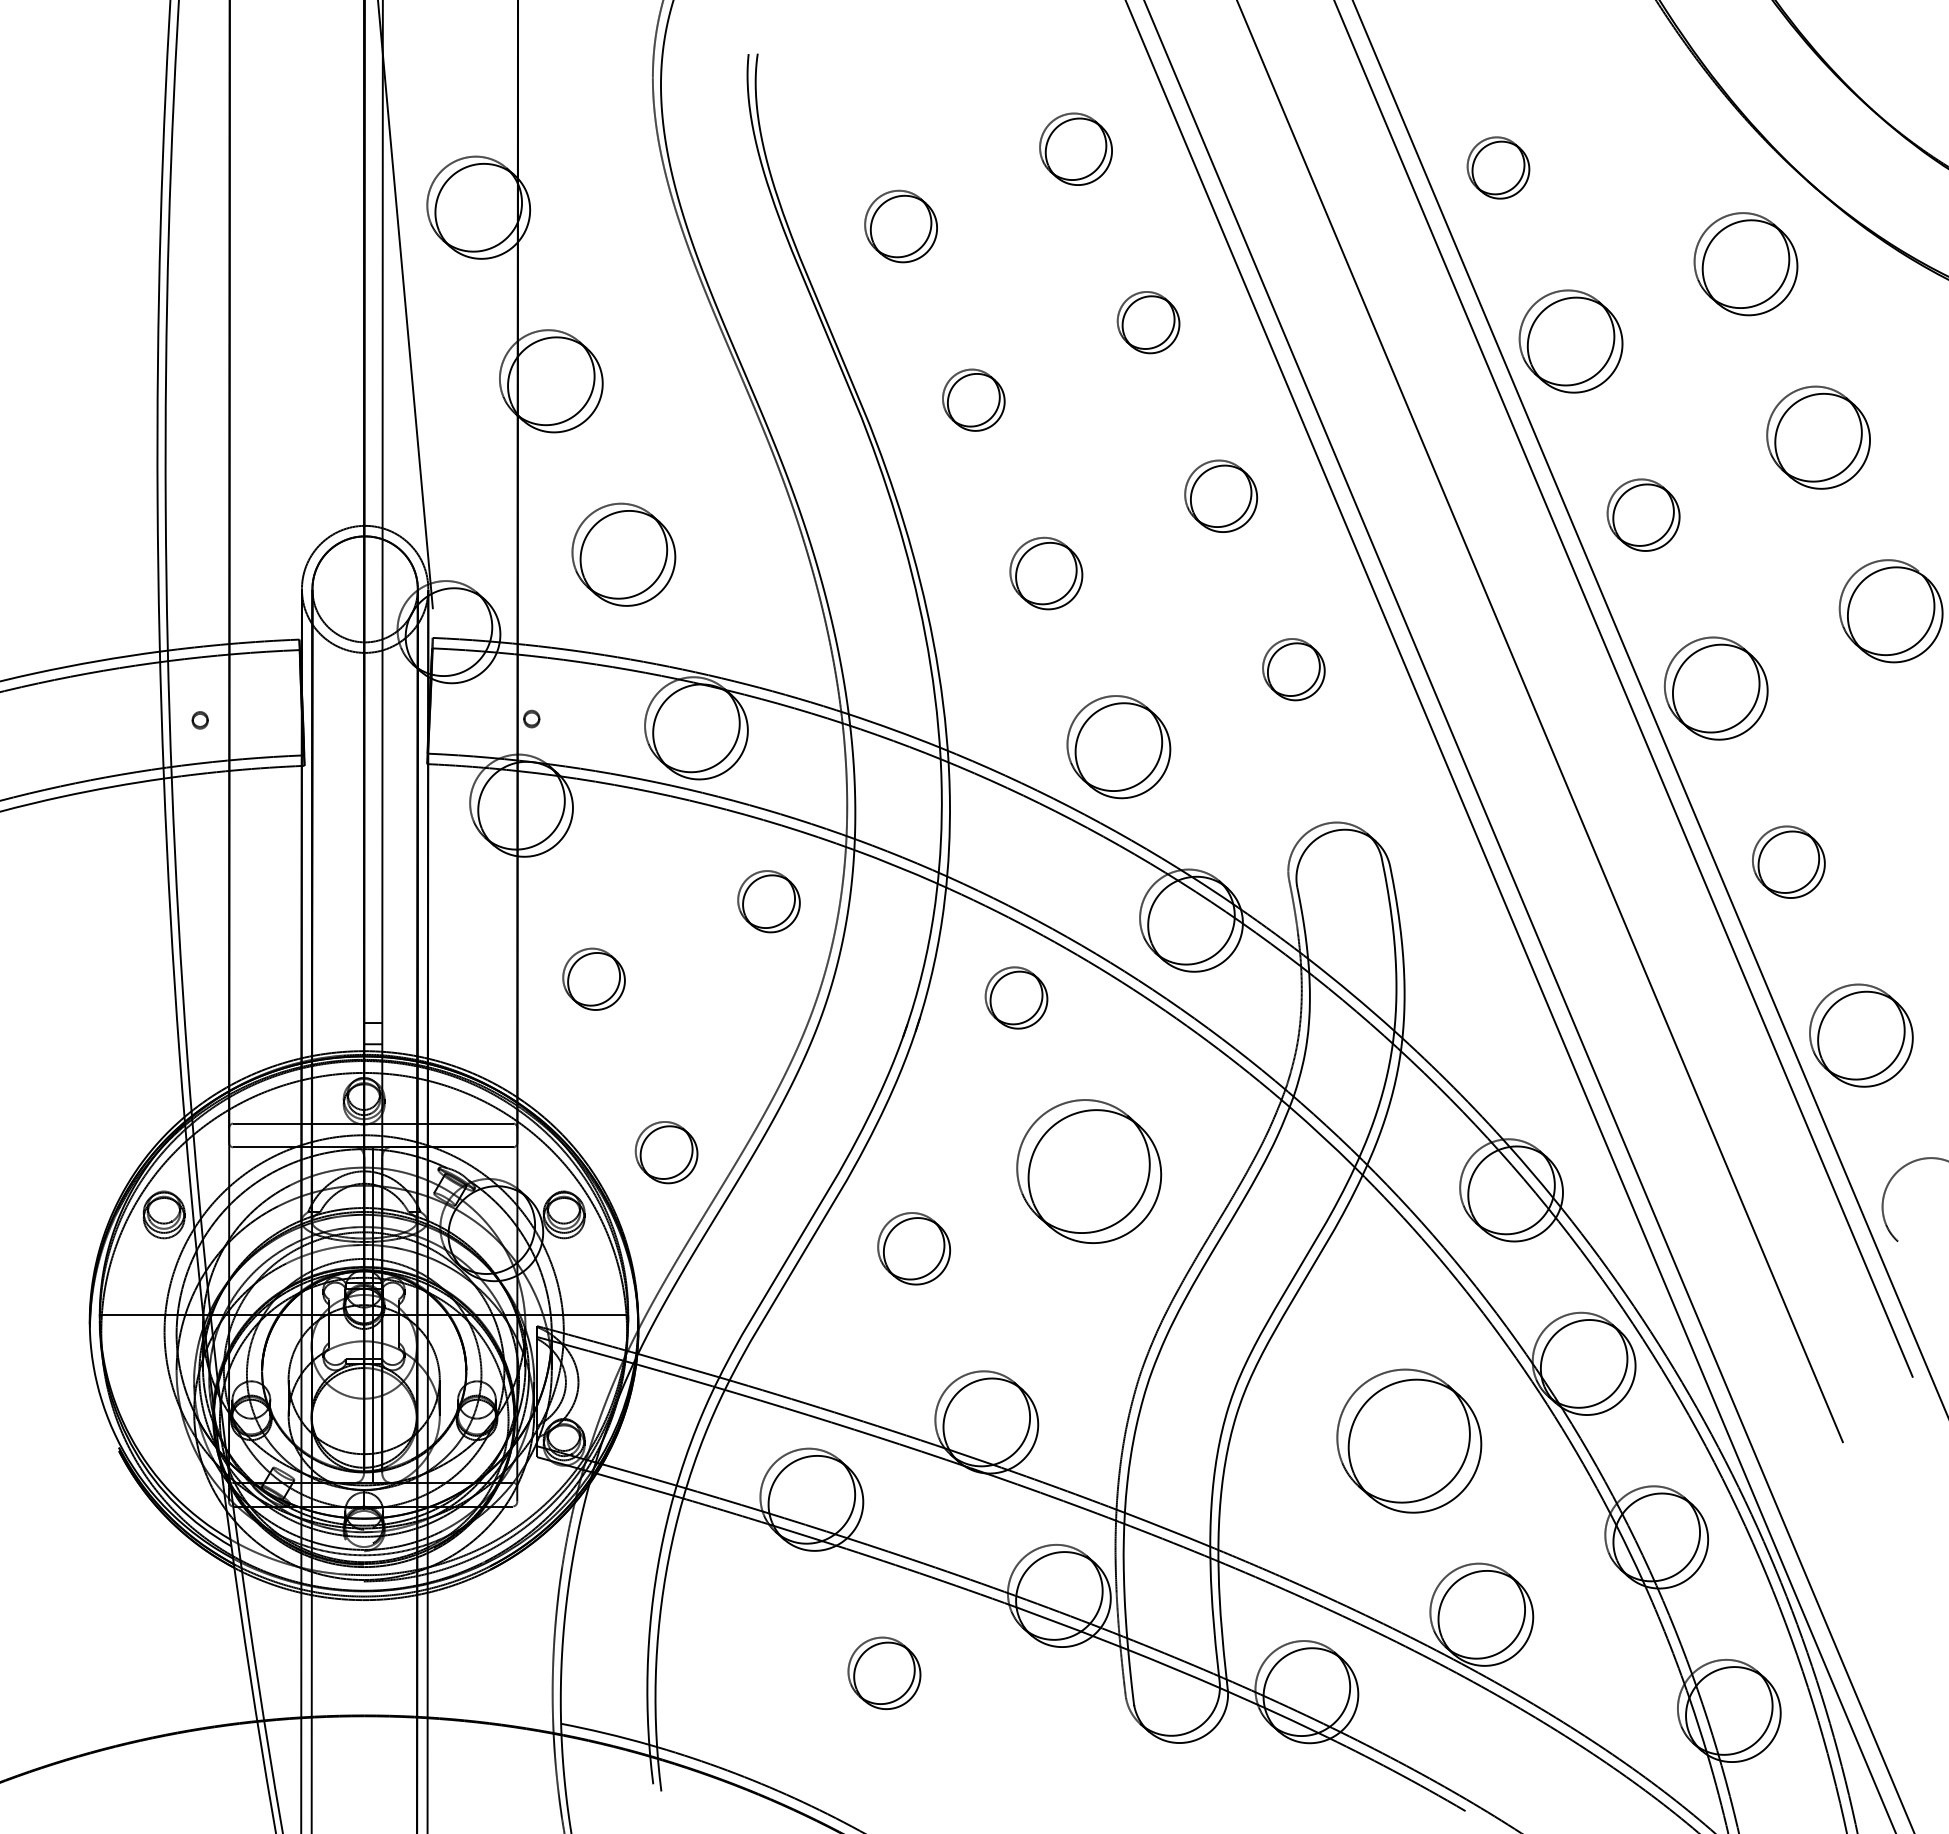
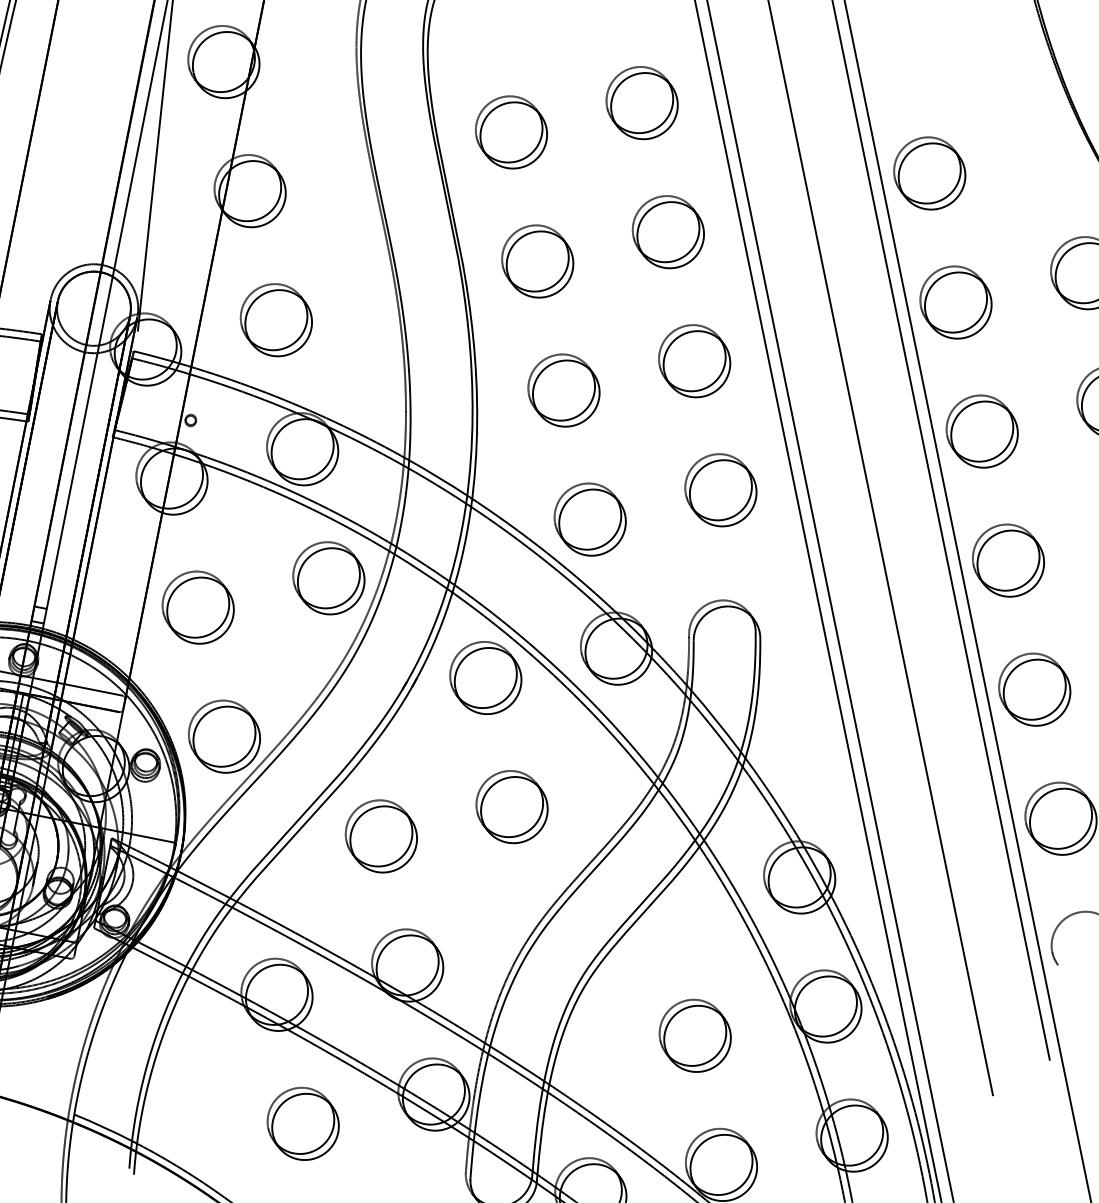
part: (1075, 149) -> (641, 103), size x1.43
part: (1498, 167) -> (929, 173), size x1.67
part: (900, 226) -> (511, 132), size x1.43
part: (1148, 322) -> (668, 231), size x1.67
part: (973, 400) -> (537, 261), size x1.67
part: (1220, 496) -> (694, 361), size x1.43
part: (1643, 515) -> (982, 431), size x1.43
part: (1046, 573) -> (564, 390), size x1.43
part: (1293, 669) -> (720, 490), size x1.67
part: (1788, 862) -> (1034, 689), size x1.43
part: (768, 901) -> (328, 577), size x1.67
part: (593, 979) -> (197, 607), size x1.67
part: (1016, 997) -> (485, 677), size x1.67
part: (666, 1152) -> (224, 736), size x1.67
part: (1088, 1171) -> (511, 806), size x0.71
part: (913, 1248) -> (380, 836), size x1.43
part: (1408, 1441) -> (694, 1035), size x0.71
part: (884, 1673) -> (303, 1124), size x1.43

